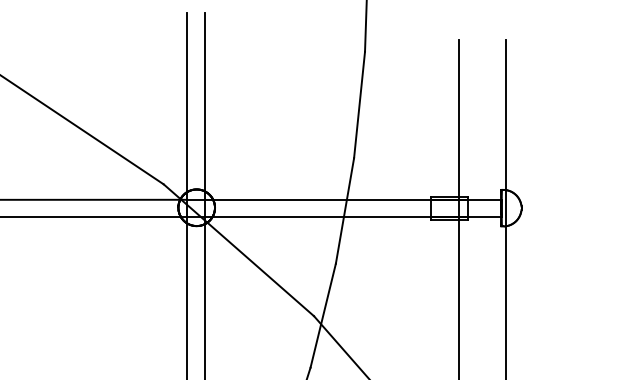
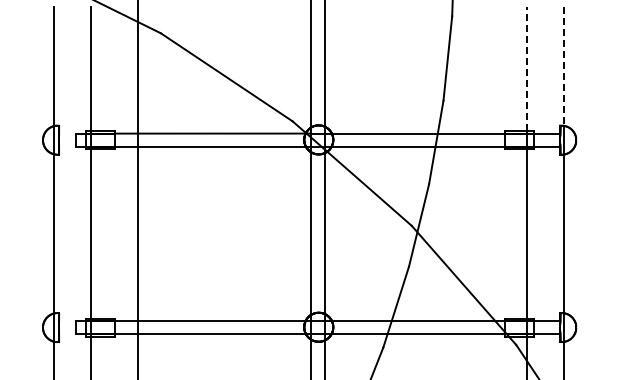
line: (506, 115) -> (564, 66), solid -> dashed
line: (458, 117) -> (526, 68), solid -> dashed

